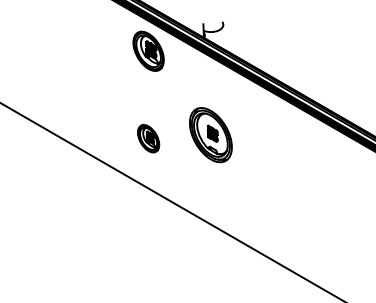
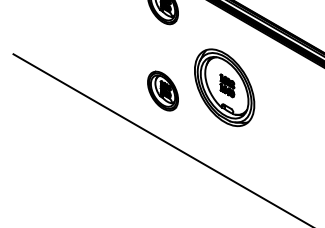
part: (210, 134) -> (224, 87), size x1.43
part: (148, 138) -> (162, 91), size x1.43

